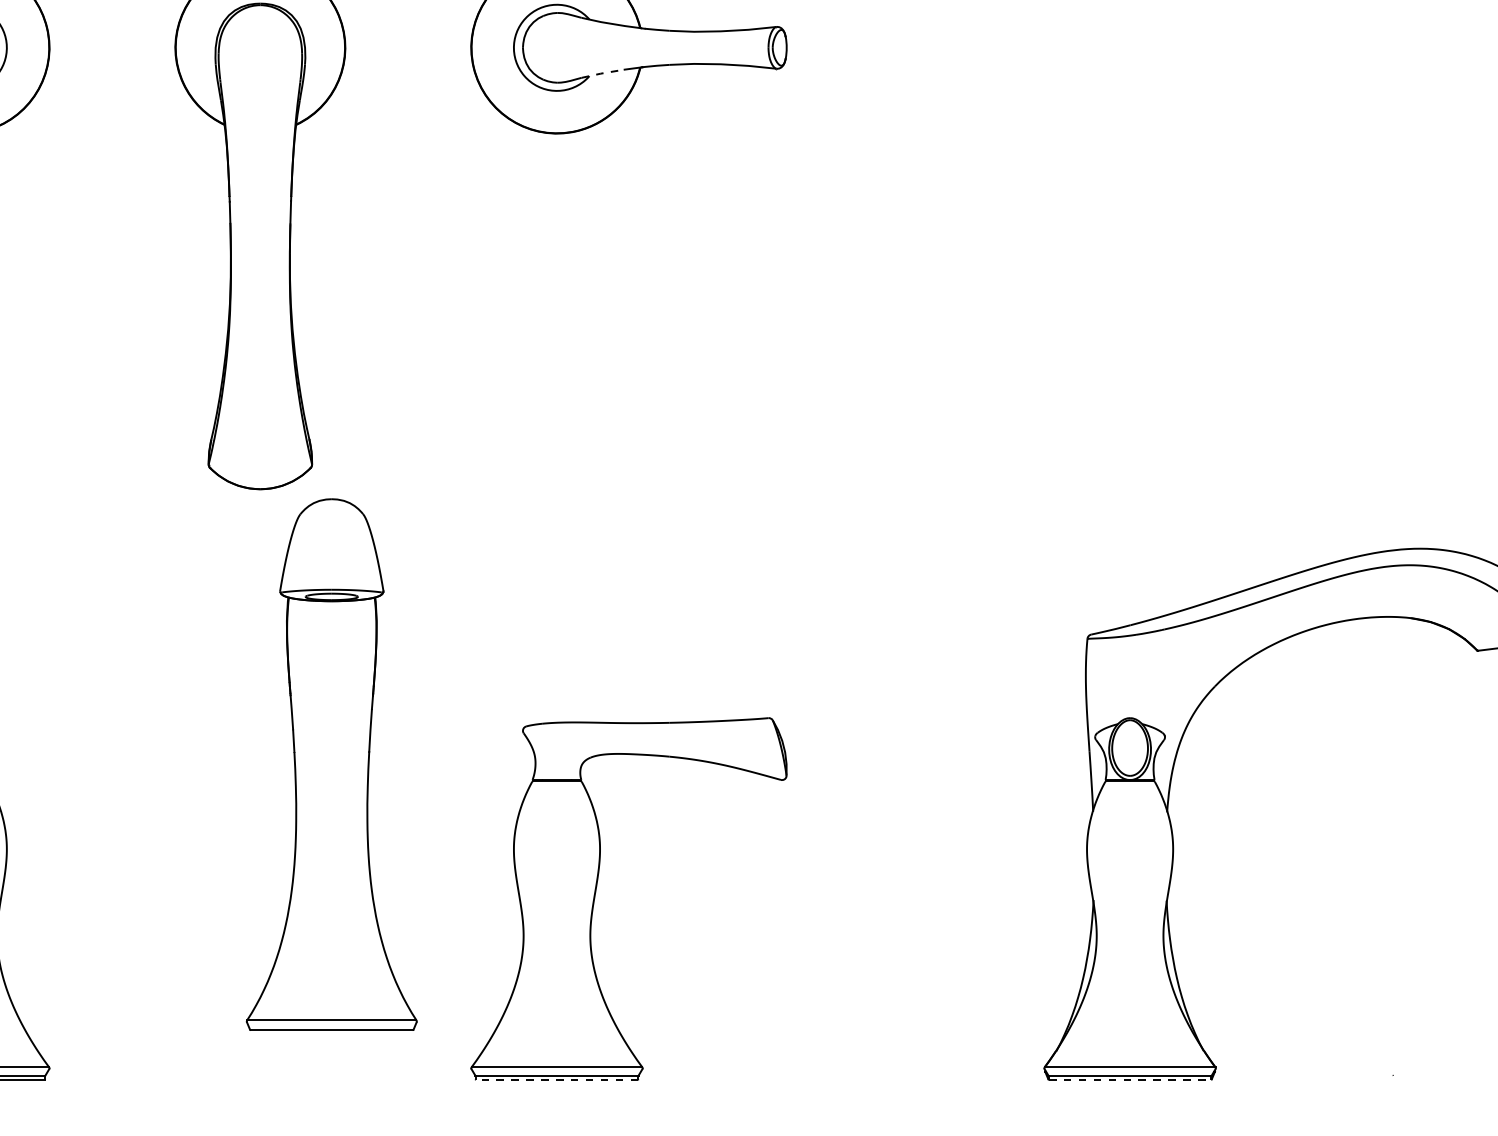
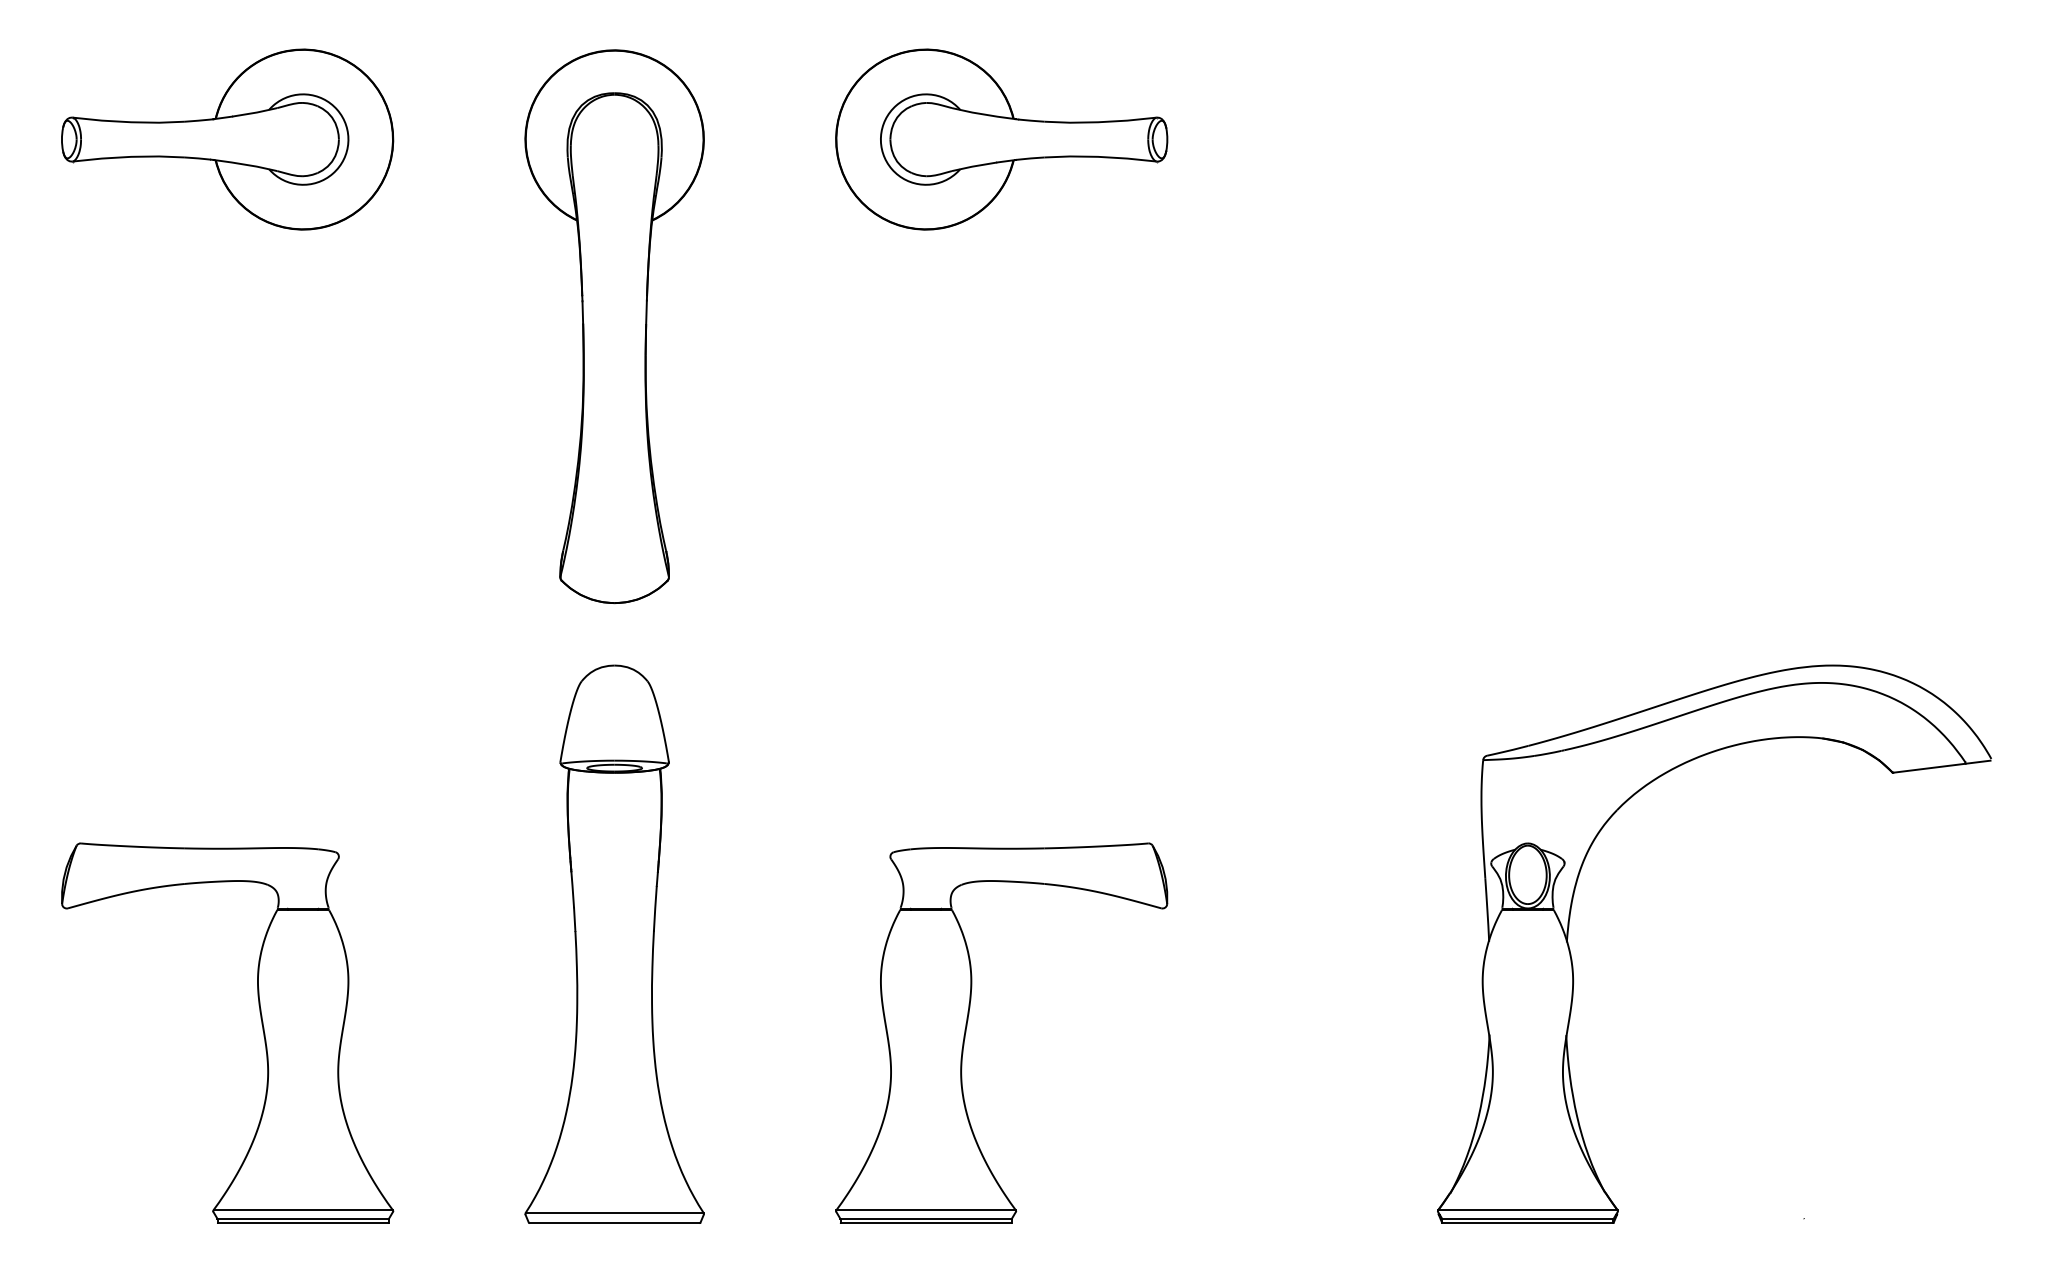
line: (603, 73) -> (974, 166), dashed -> solid
part: (331, 763) -> (614, 943), moved
line: (556, 1080) -> (925, 1223), dashed -> solid
line: (1130, 1080) -> (1528, 1223), dashed -> solid

